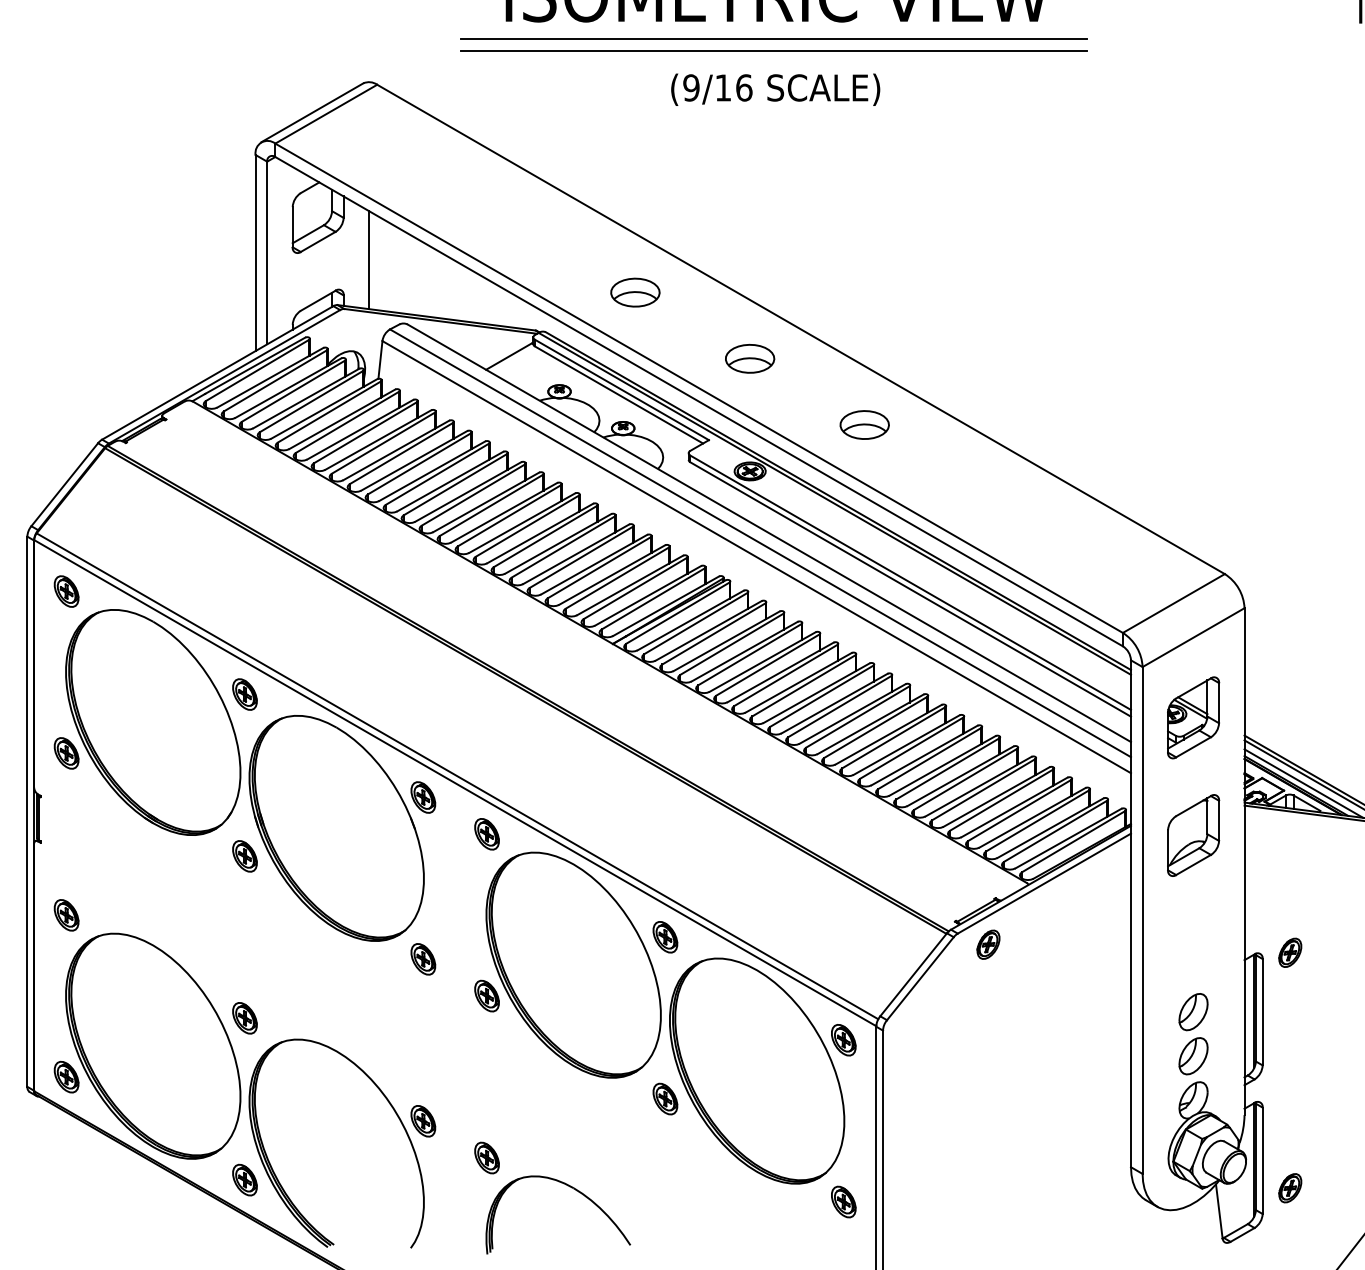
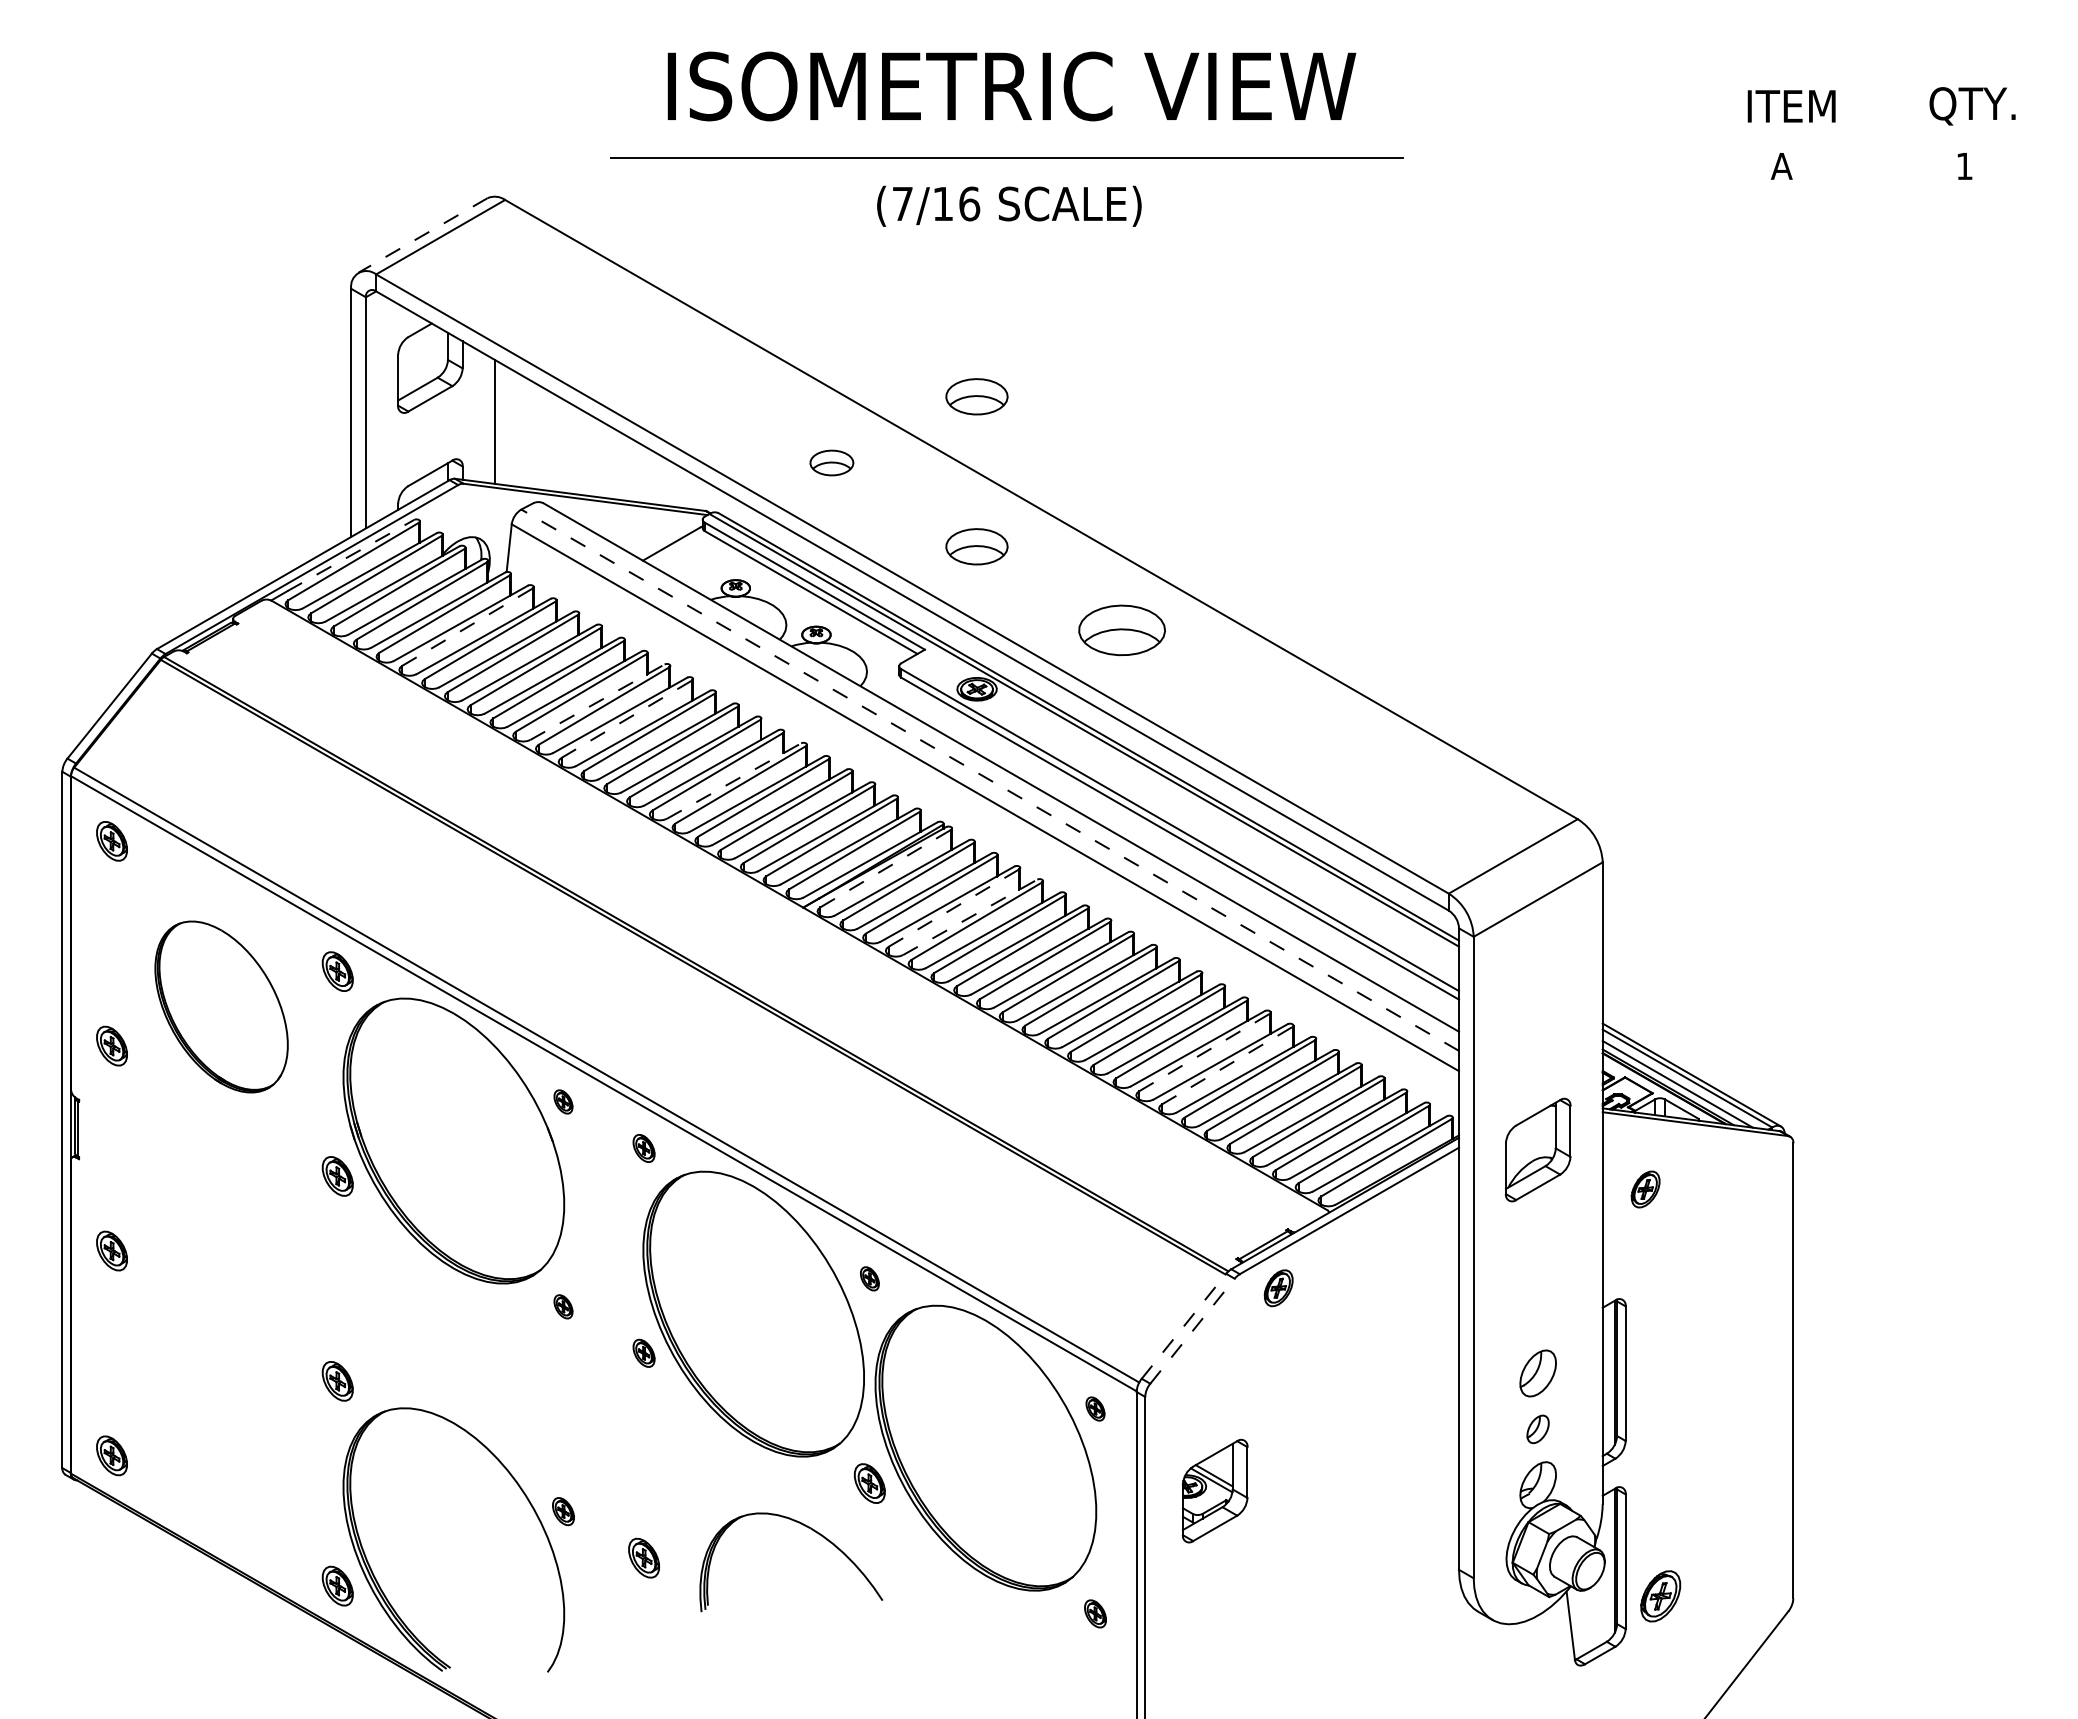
line: (773, 38) -> (1006, 141), removed
text: (691, 87) -> (902, 203), (9/16 -> (7/16
line: (311, 112) -> (422, 235), solid -> dashed
part: (749, 240) -> (976, 396), added
part: (635, 292) -> (831, 462), size x0.7
line: (255, 365) -> (350, 555), solid -> dashed
line: (347, 422) -> (467, 627), solid -> dashed
part: (864, 424) -> (1121, 630), size x1.4
line: (450, 481) -> (597, 702), solid -> dashed
line: (473, 495) -> (626, 719), solid -> dashed
line: (759, 542) -> (989, 779), solid -> dashed
line: (558, 544) -> (734, 781), solid -> dashed
line: (677, 613) -> (885, 868), solid -> dashed
line: (732, 644) -> (954, 908), solid -> dashed
line: (744, 651) -> (970, 917), solid -> dashed
part: (1193, 717) -> (1214, 1490), moved
part: (153, 722) -> (221, 1006), size x0.6
line: (929, 758) -> (1204, 1052), solid -> dashed
line: (948, 768) -> (1227, 1065), solid -> dashed
part: (423, 797) -> (563, 1101), size x0.6
part: (486, 834) -> (643, 1148), size x0.7
part: (665, 937) -> (869, 1278), size x0.6
part: (1290, 952) -> (1645, 1189), moved
part: (423, 959) -> (563, 1306), size x0.6
line: (914, 974) -> (1184, 1325), solid -> dashed
line: (920, 978) -> (1192, 1330), solid -> dashed
part: (486, 996) -> (643, 1353), size x0.7
part: (843, 1039) -> (1095, 1408), size x0.6
part: (153, 1046) -> (221, 1416), removed
part: (1193, 1056) -> (1537, 1429), size x0.6
part: (423, 1121) -> (563, 1511), size x0.7
part: (571, 1188) -> (808, 1528), moved
part: (1290, 1188) -> (1660, 1596), size x1.4
part: (843, 1201) -> (1095, 1613), size x0.7

